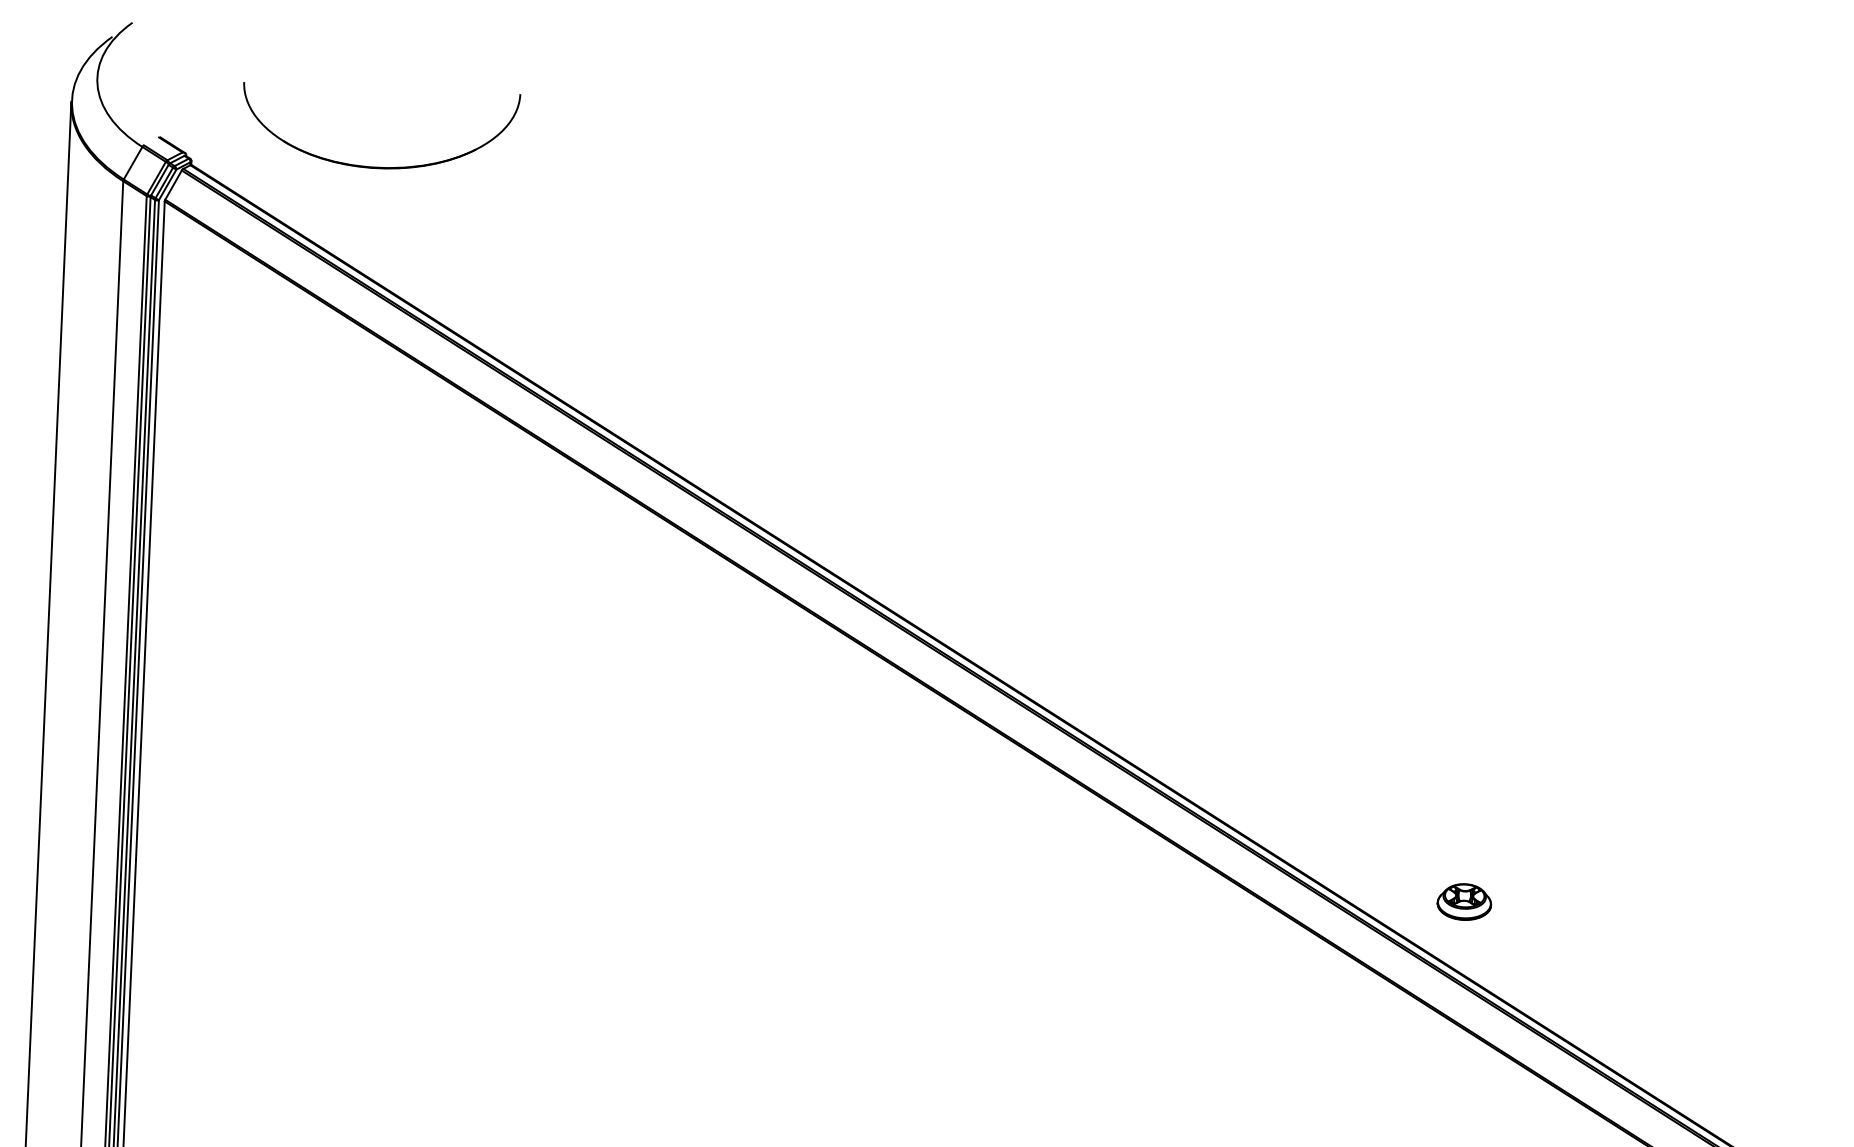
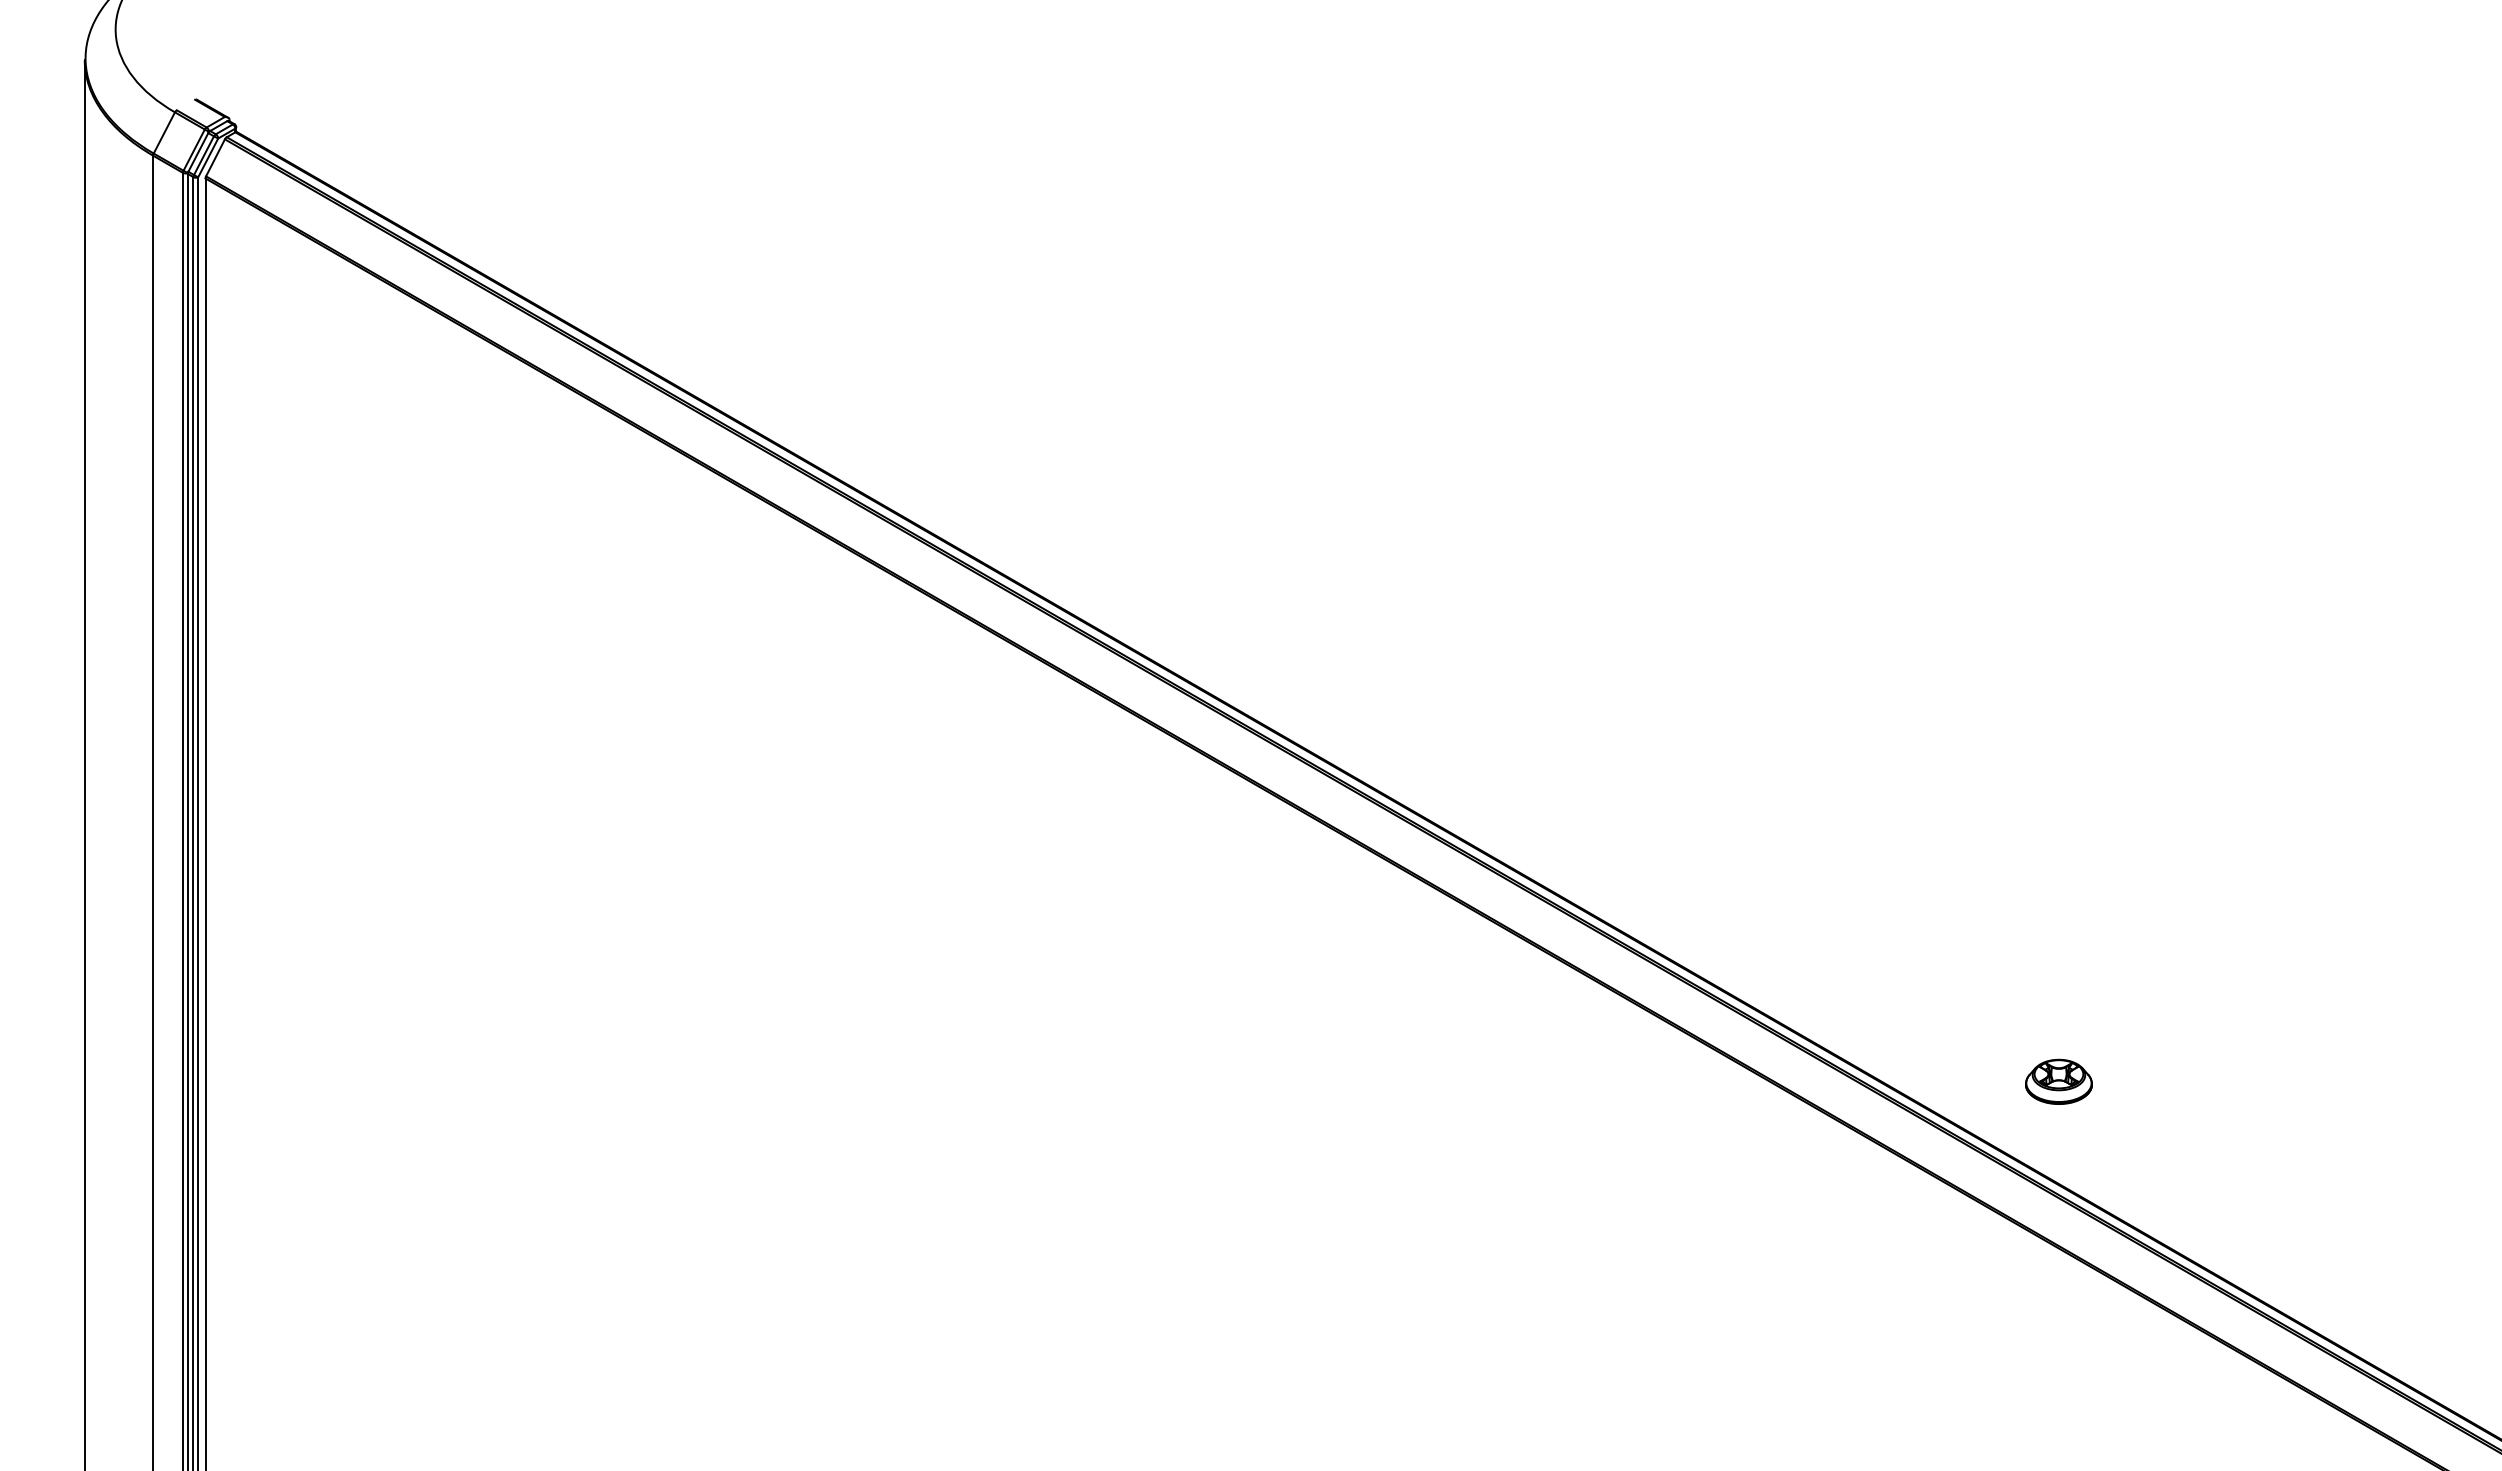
part: (378, 167) -> (467, 124), removed
part: (1464, 901) -> (2058, 1081), moved

